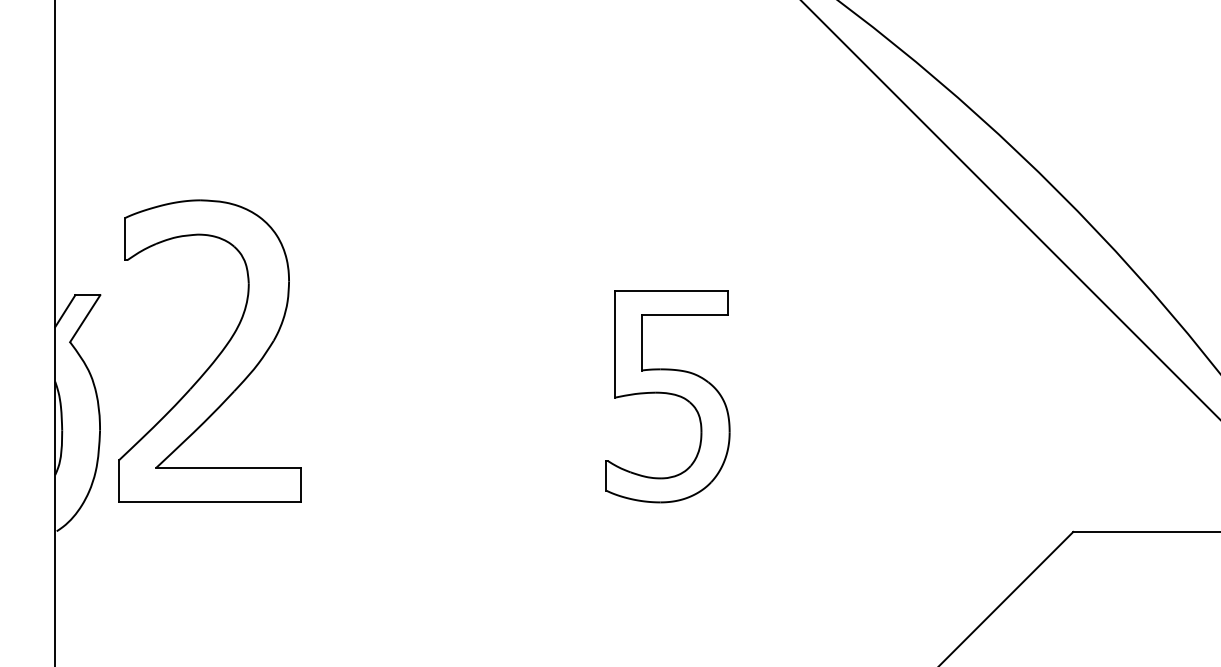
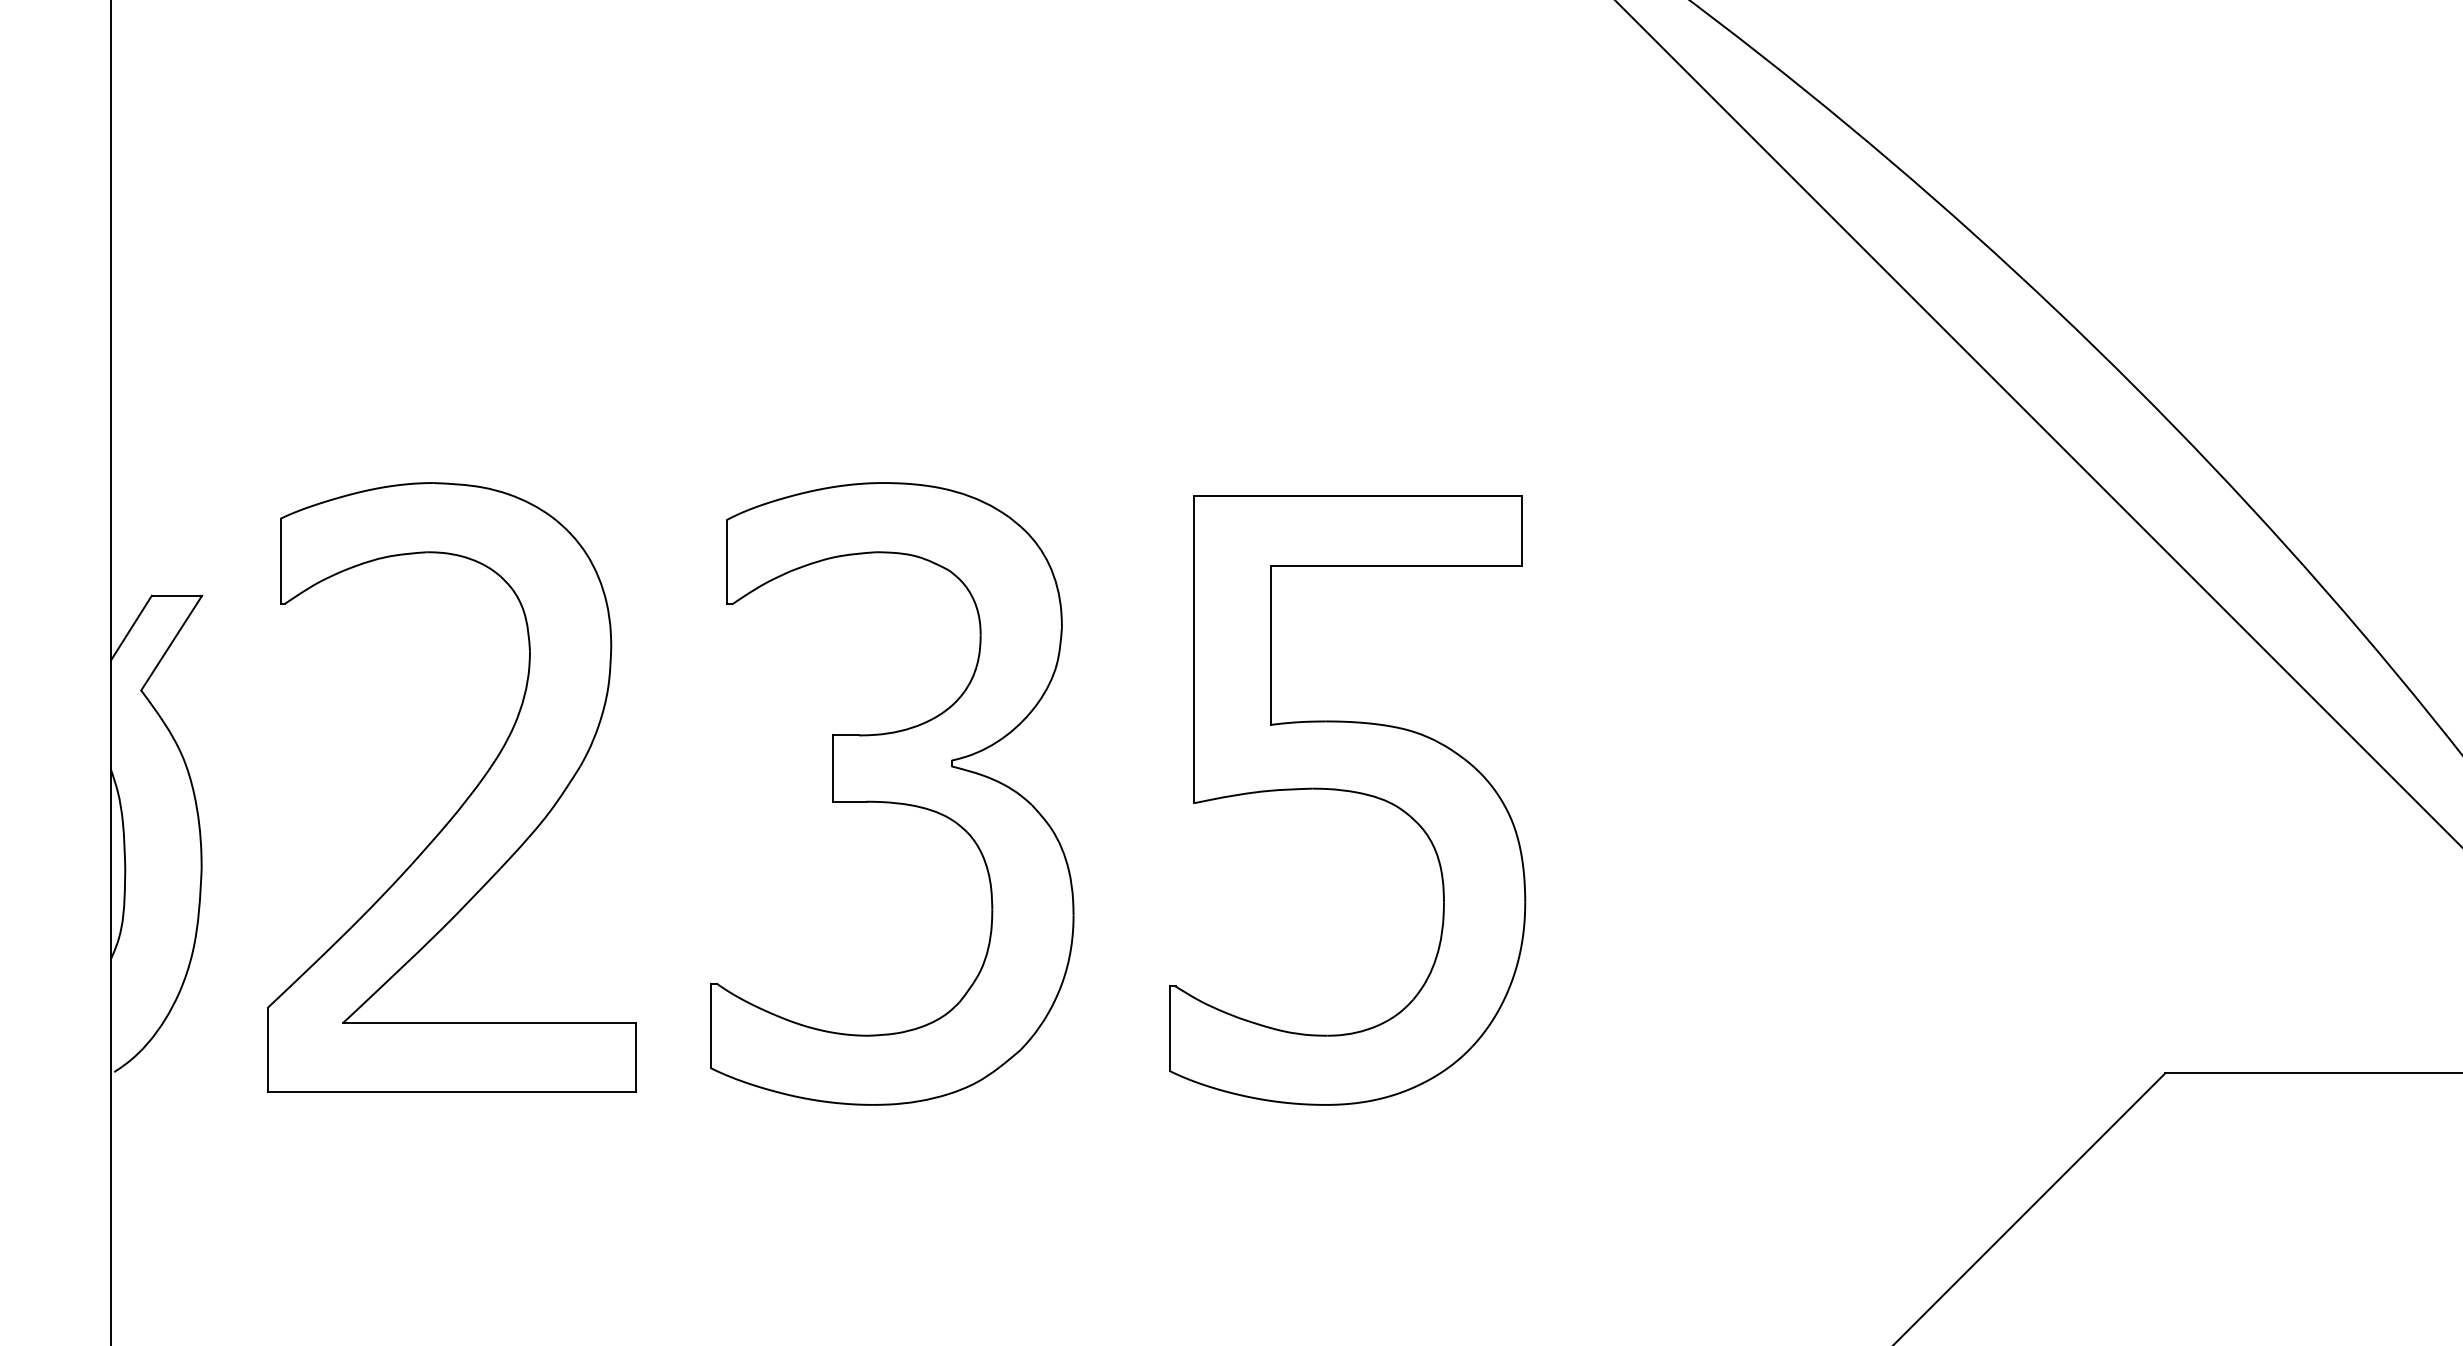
part: (216, 356) -> (464, 798), moved
part: (442, 393) -> (892, 794), added
part: (667, 396) -> (1346, 800), size x1.43

